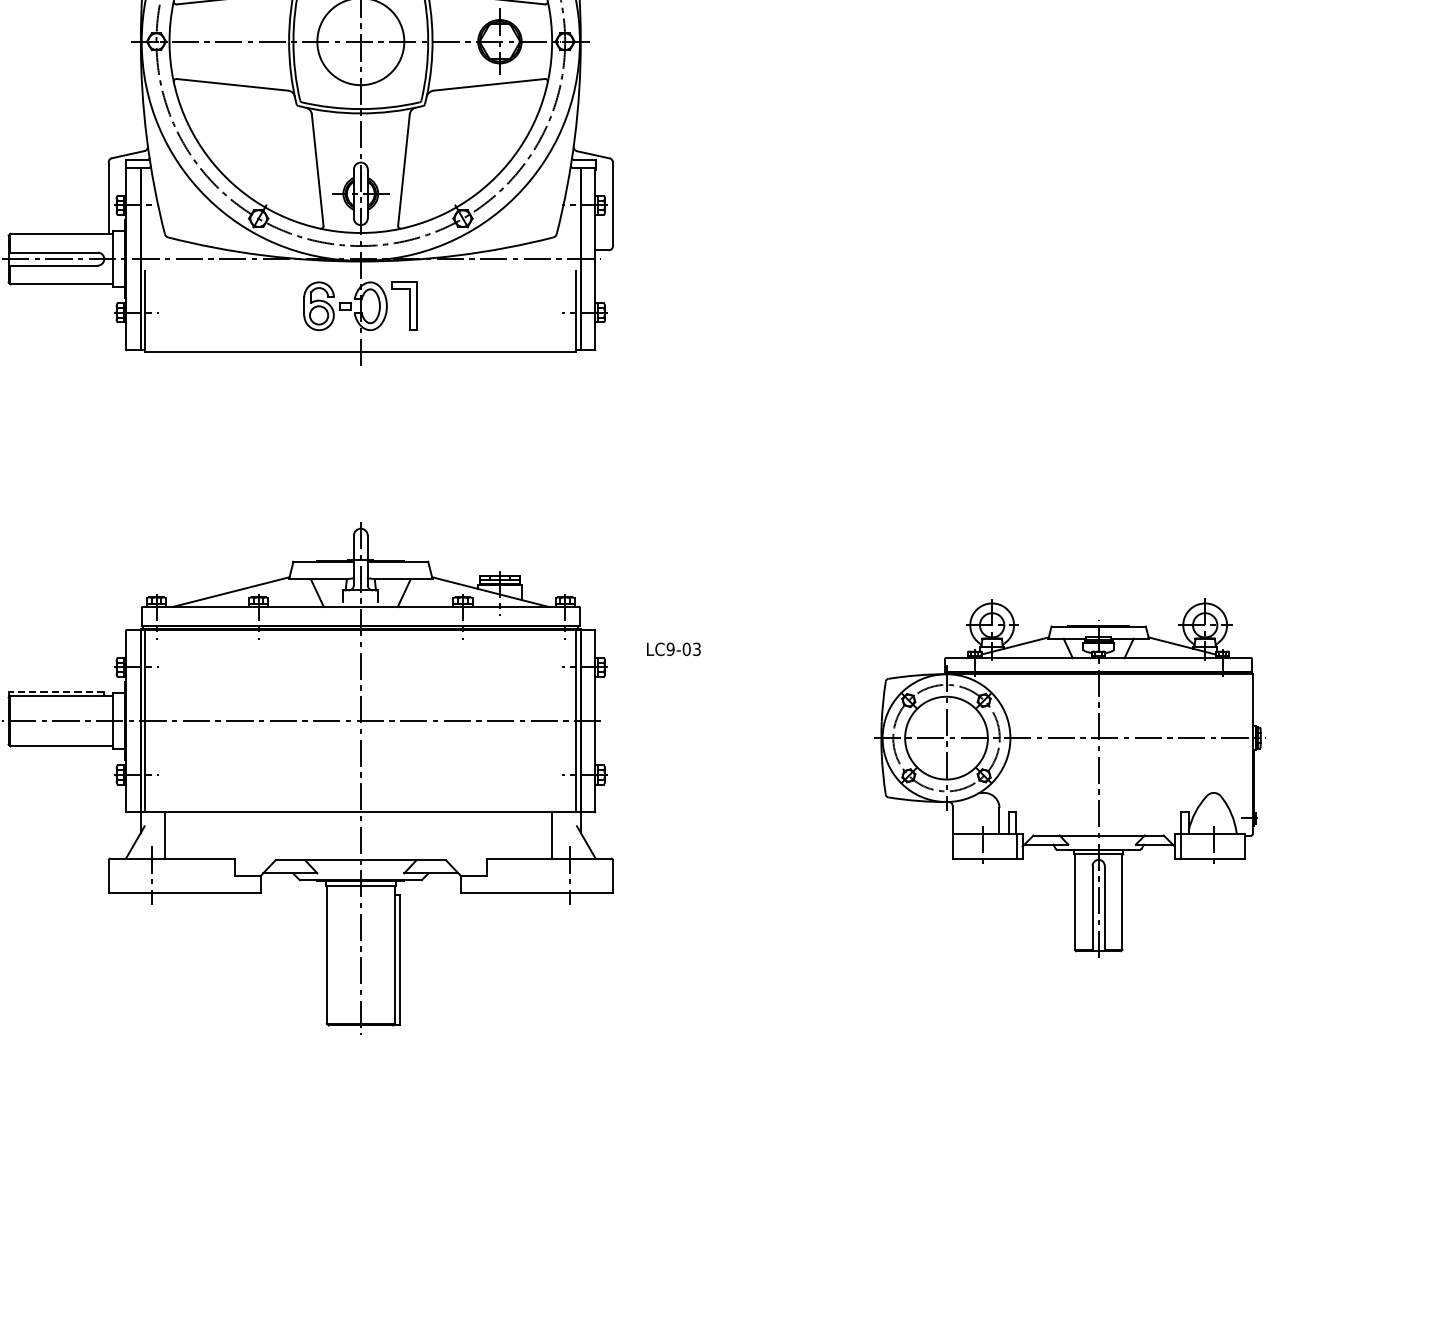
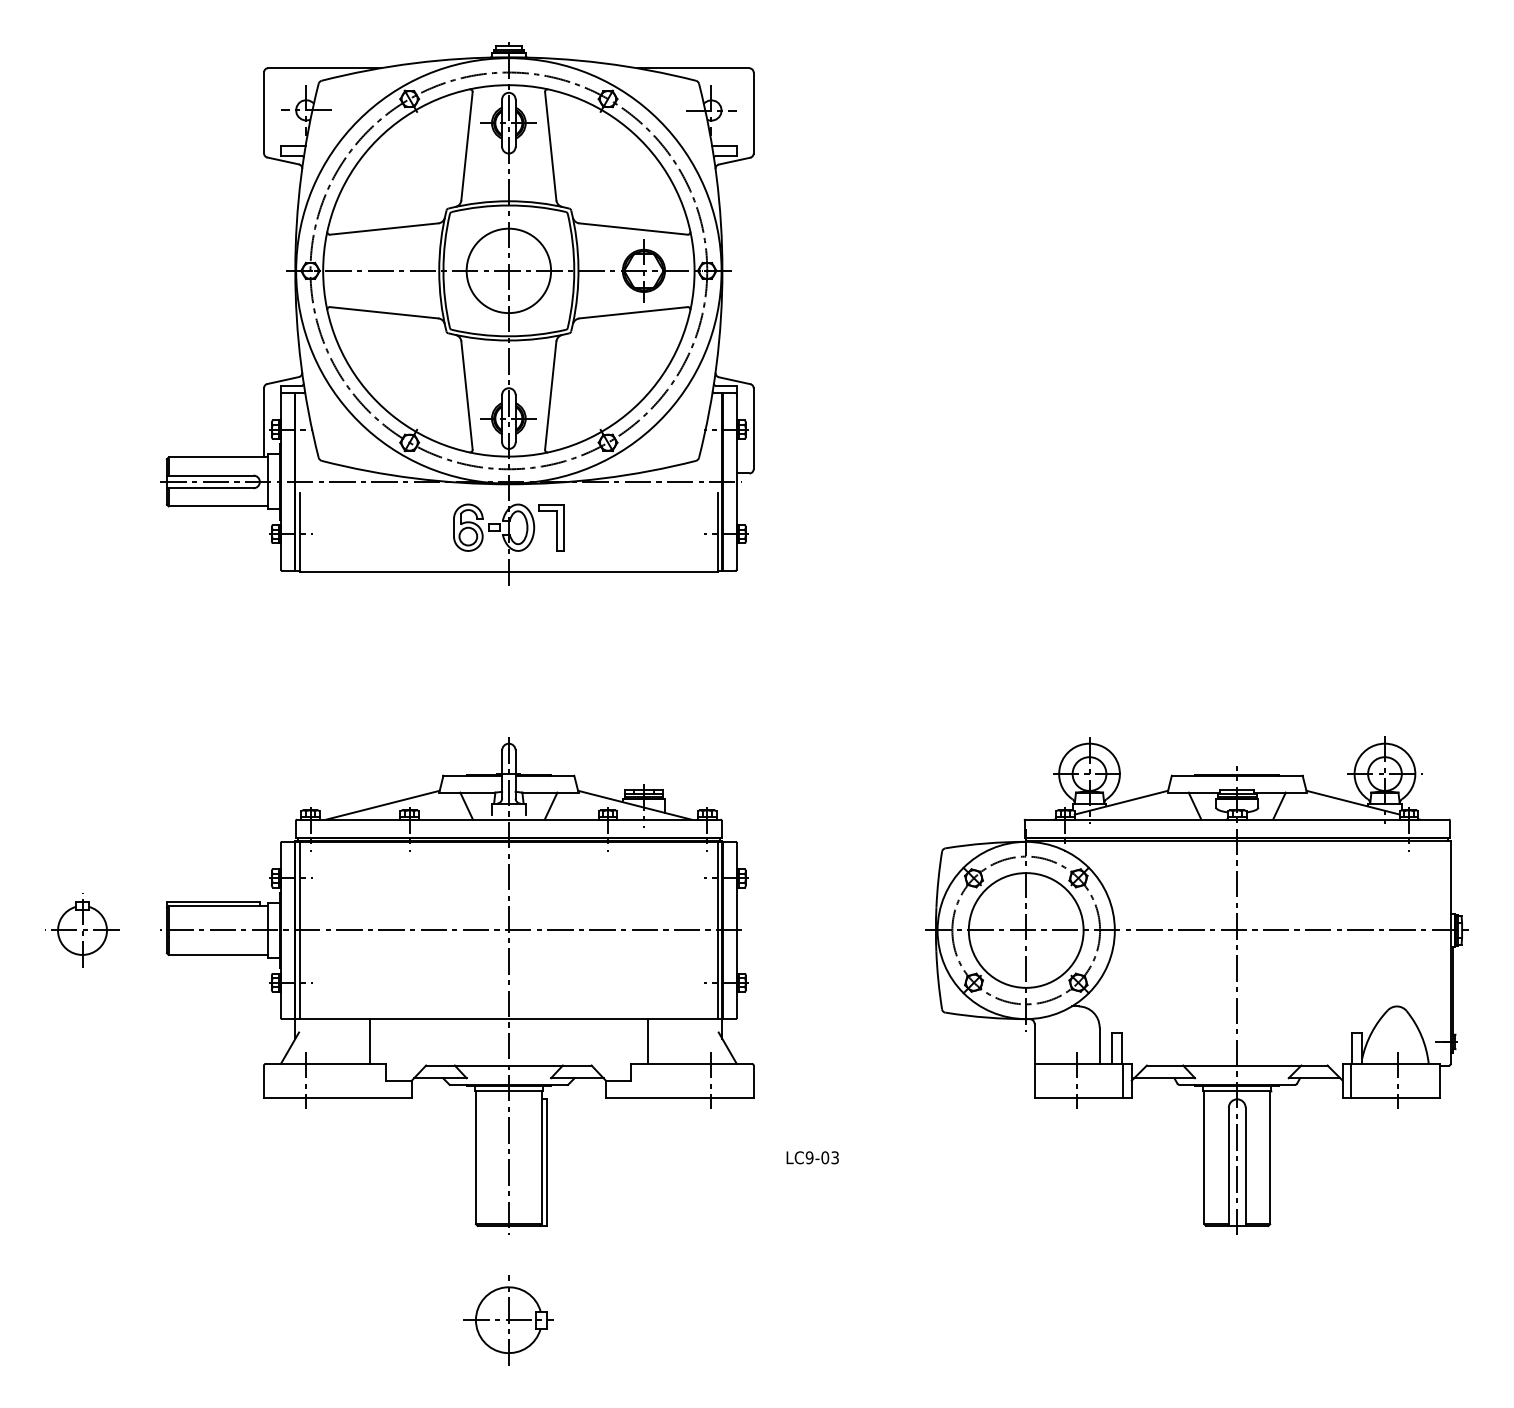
text: (673, 649) -> (812, 1157), moved
line: (55, 691) -> (212, 901), dashed -> solid
part: (1069, 777) -> (1196, 985), size x1.43
line: (164, 835) -> (369, 1041), moved
line: (552, 835) -> (648, 1041), moved
part: (360, 1122) -> (508, 1320), added

